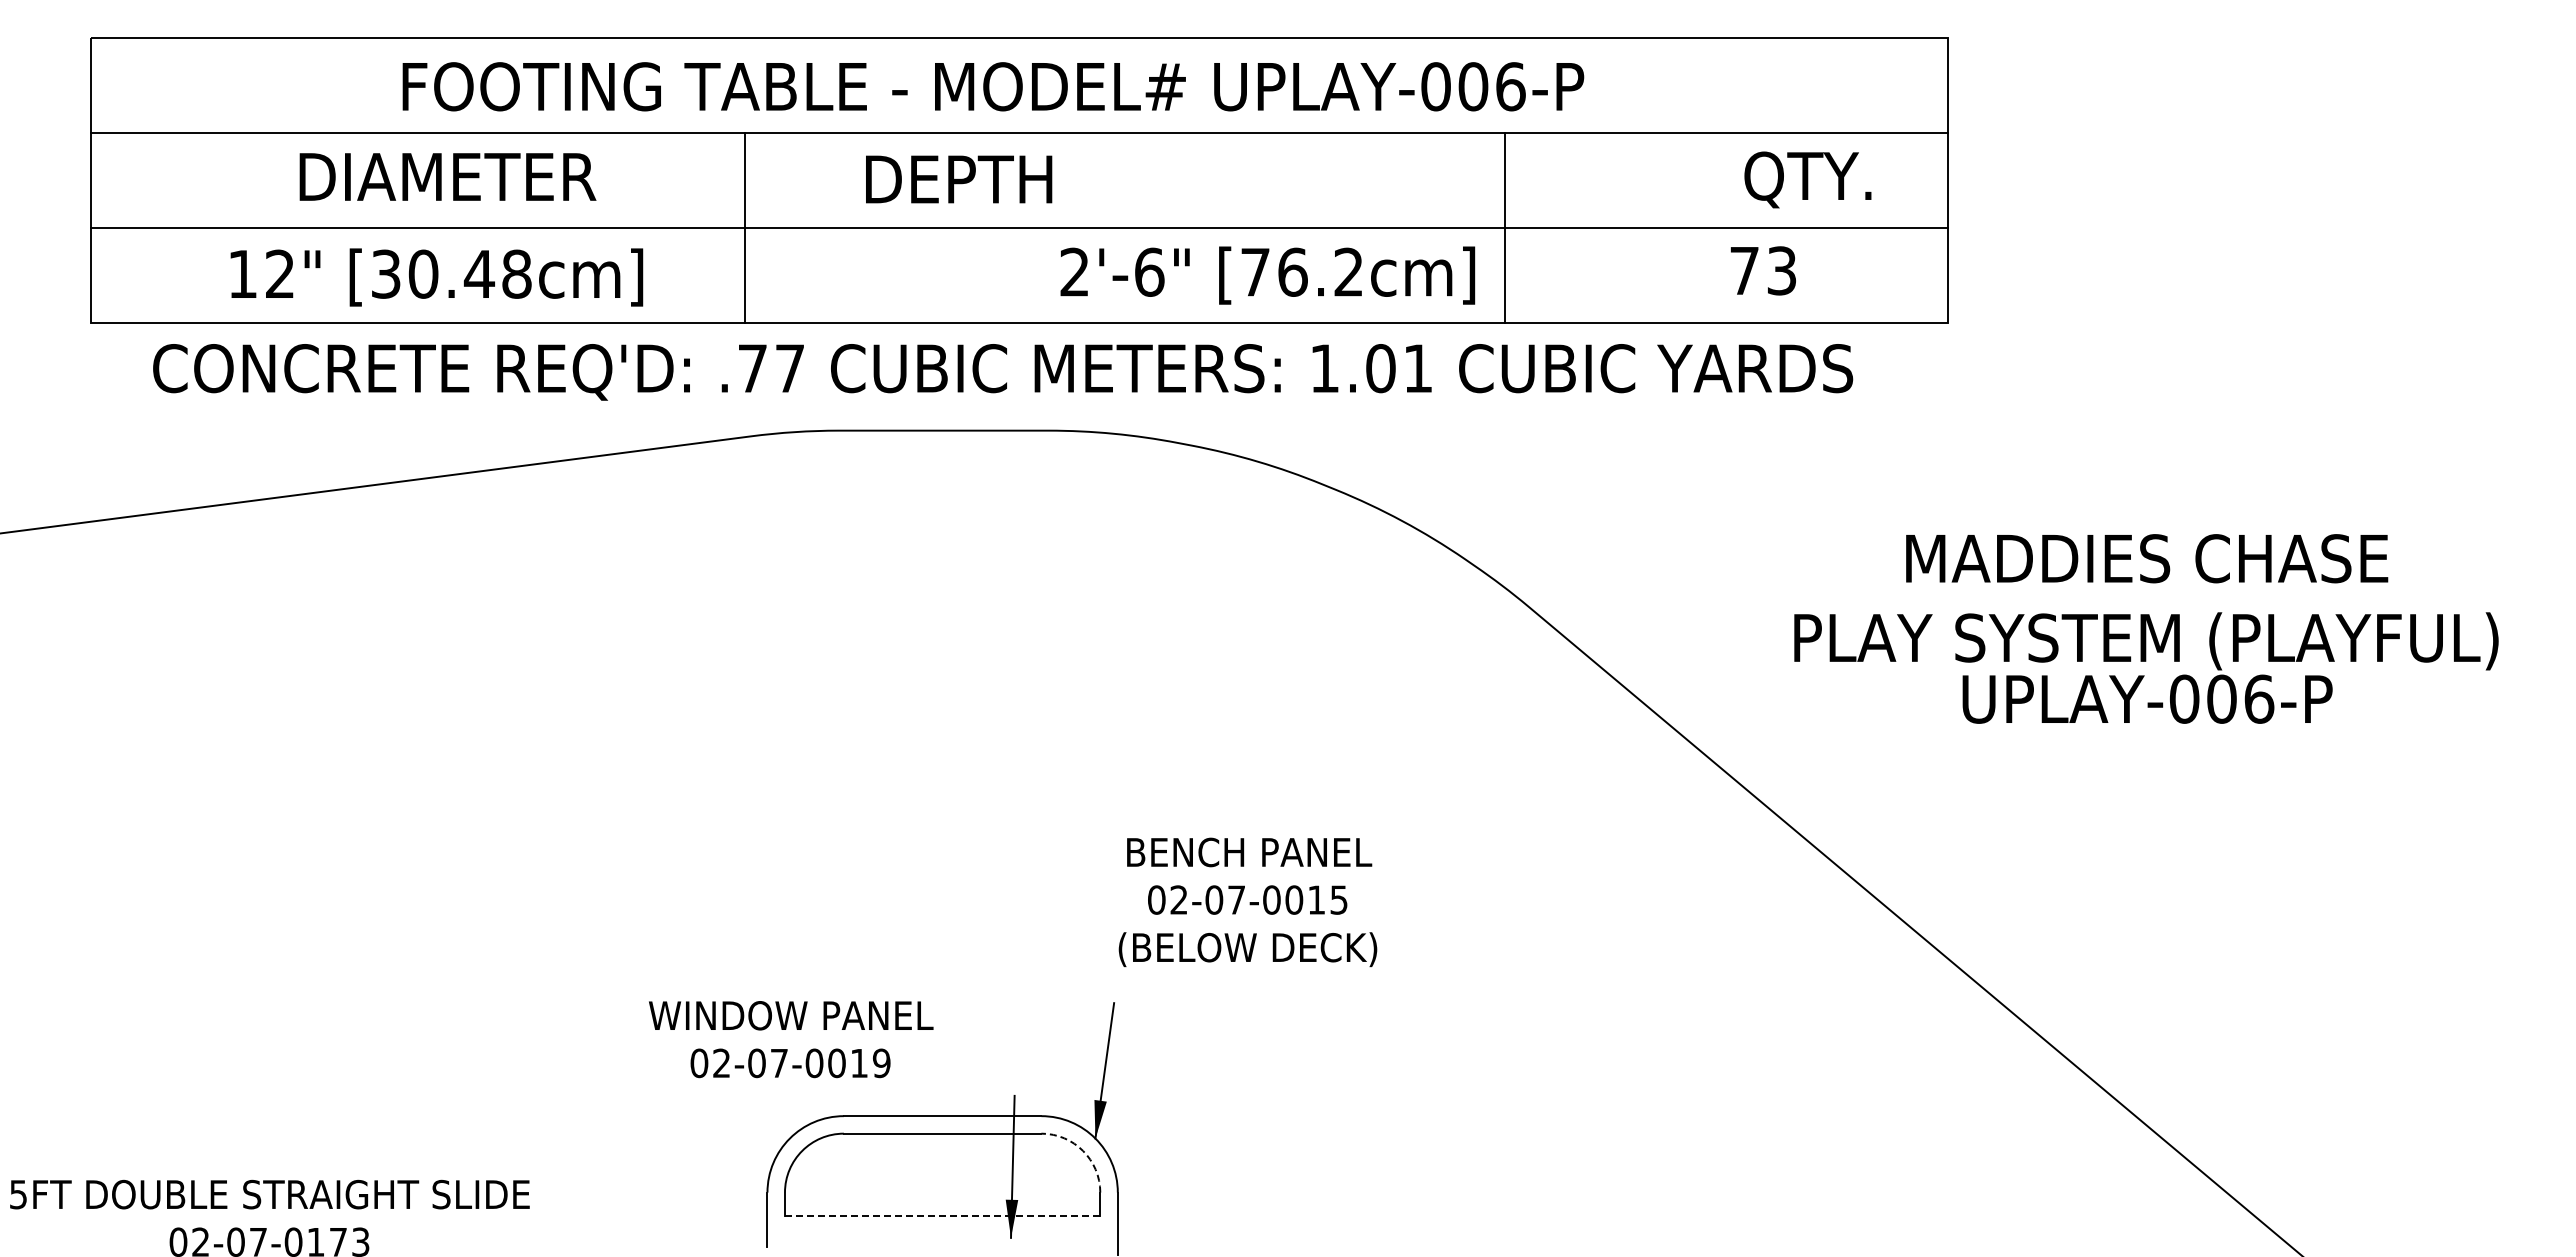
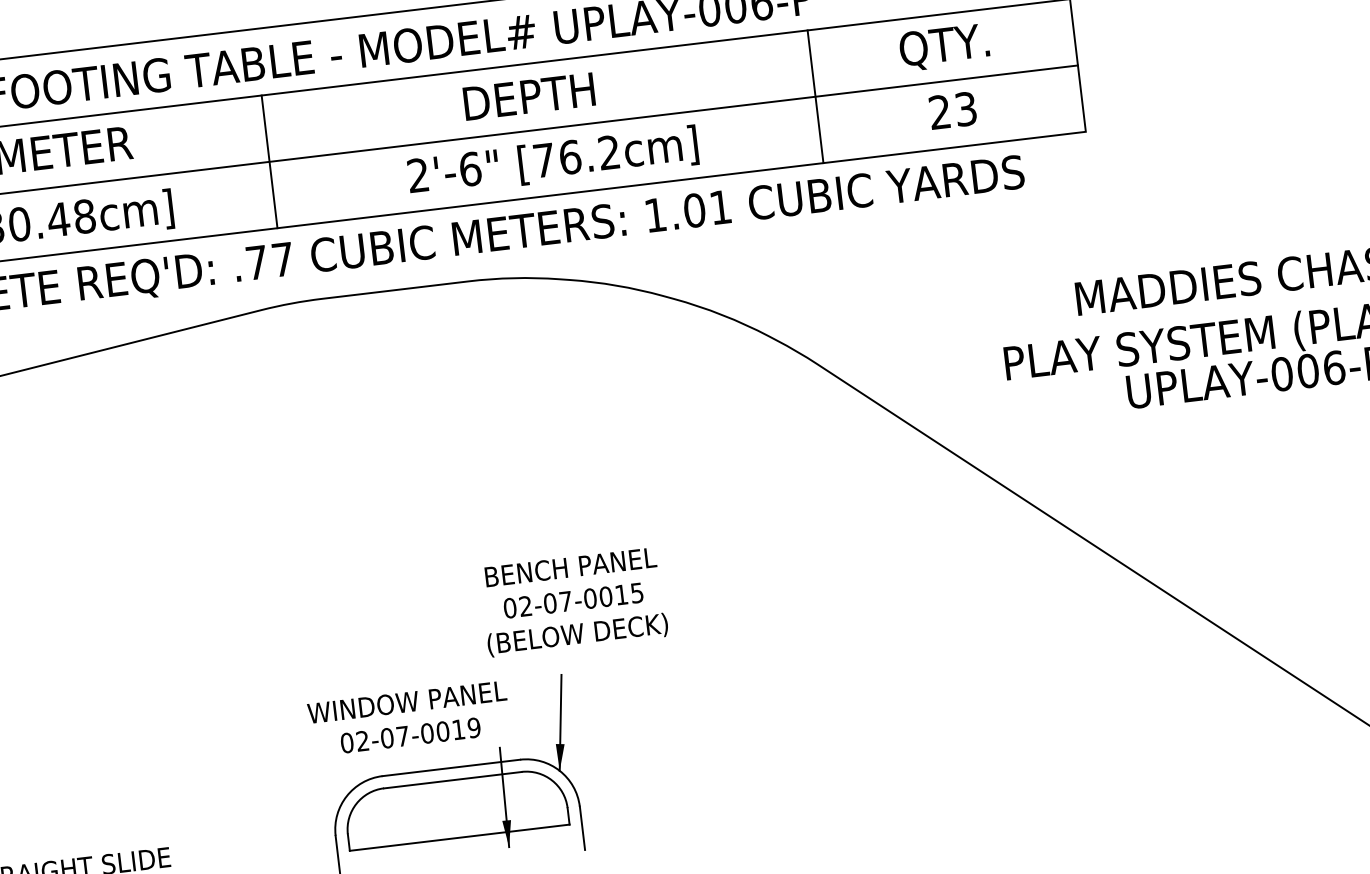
text: (959, 179) -> (529, 96), moved
text: (1807, 179) -> (944, 47), moved
line: (744, 227) -> (269, 161), moved
line: (1505, 227) -> (815, 96), moved
text: (1744, 270) -> (939, 112), 73 -> 23
text: (1267, 275) -> (552, 161), moved
text: (1247, 902) -> (573, 602), moved
text: (791, 1039) -> (409, 718), moved
arc: (1083, 1150) -> (552, 780), dashed -> solid
line: (942, 1216) -> (459, 837), dashed -> solid

